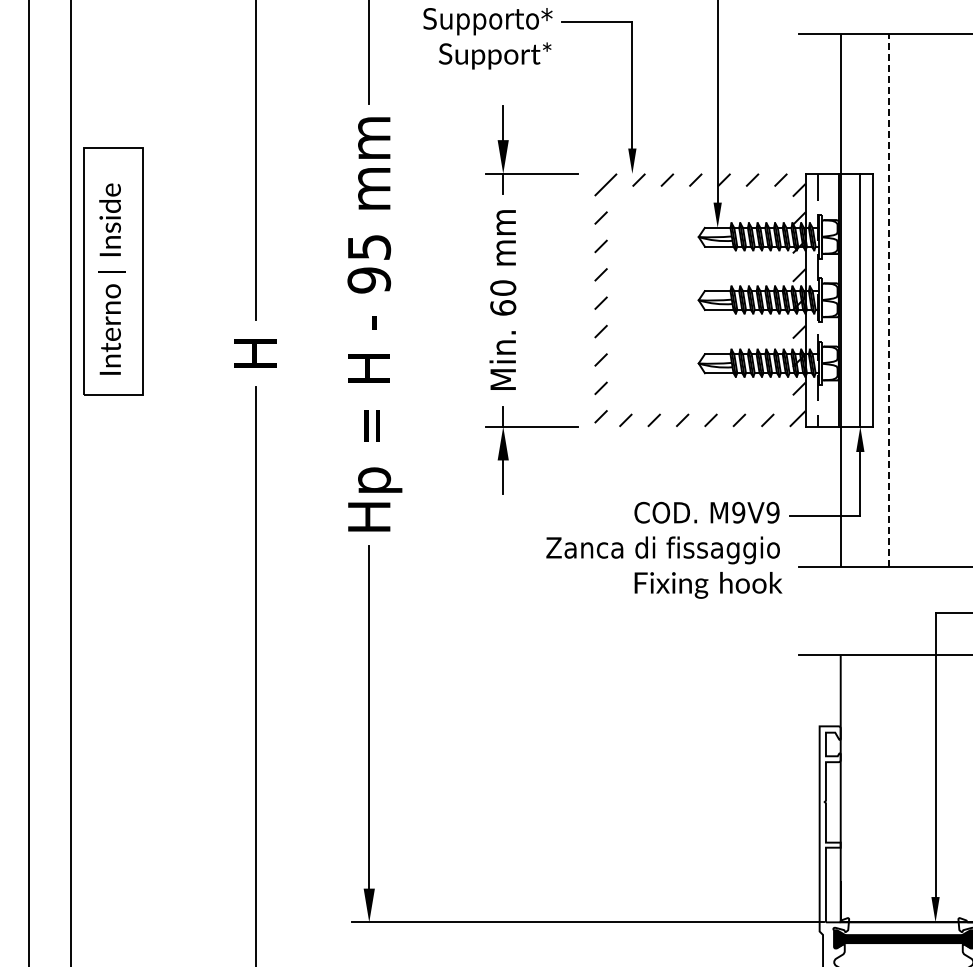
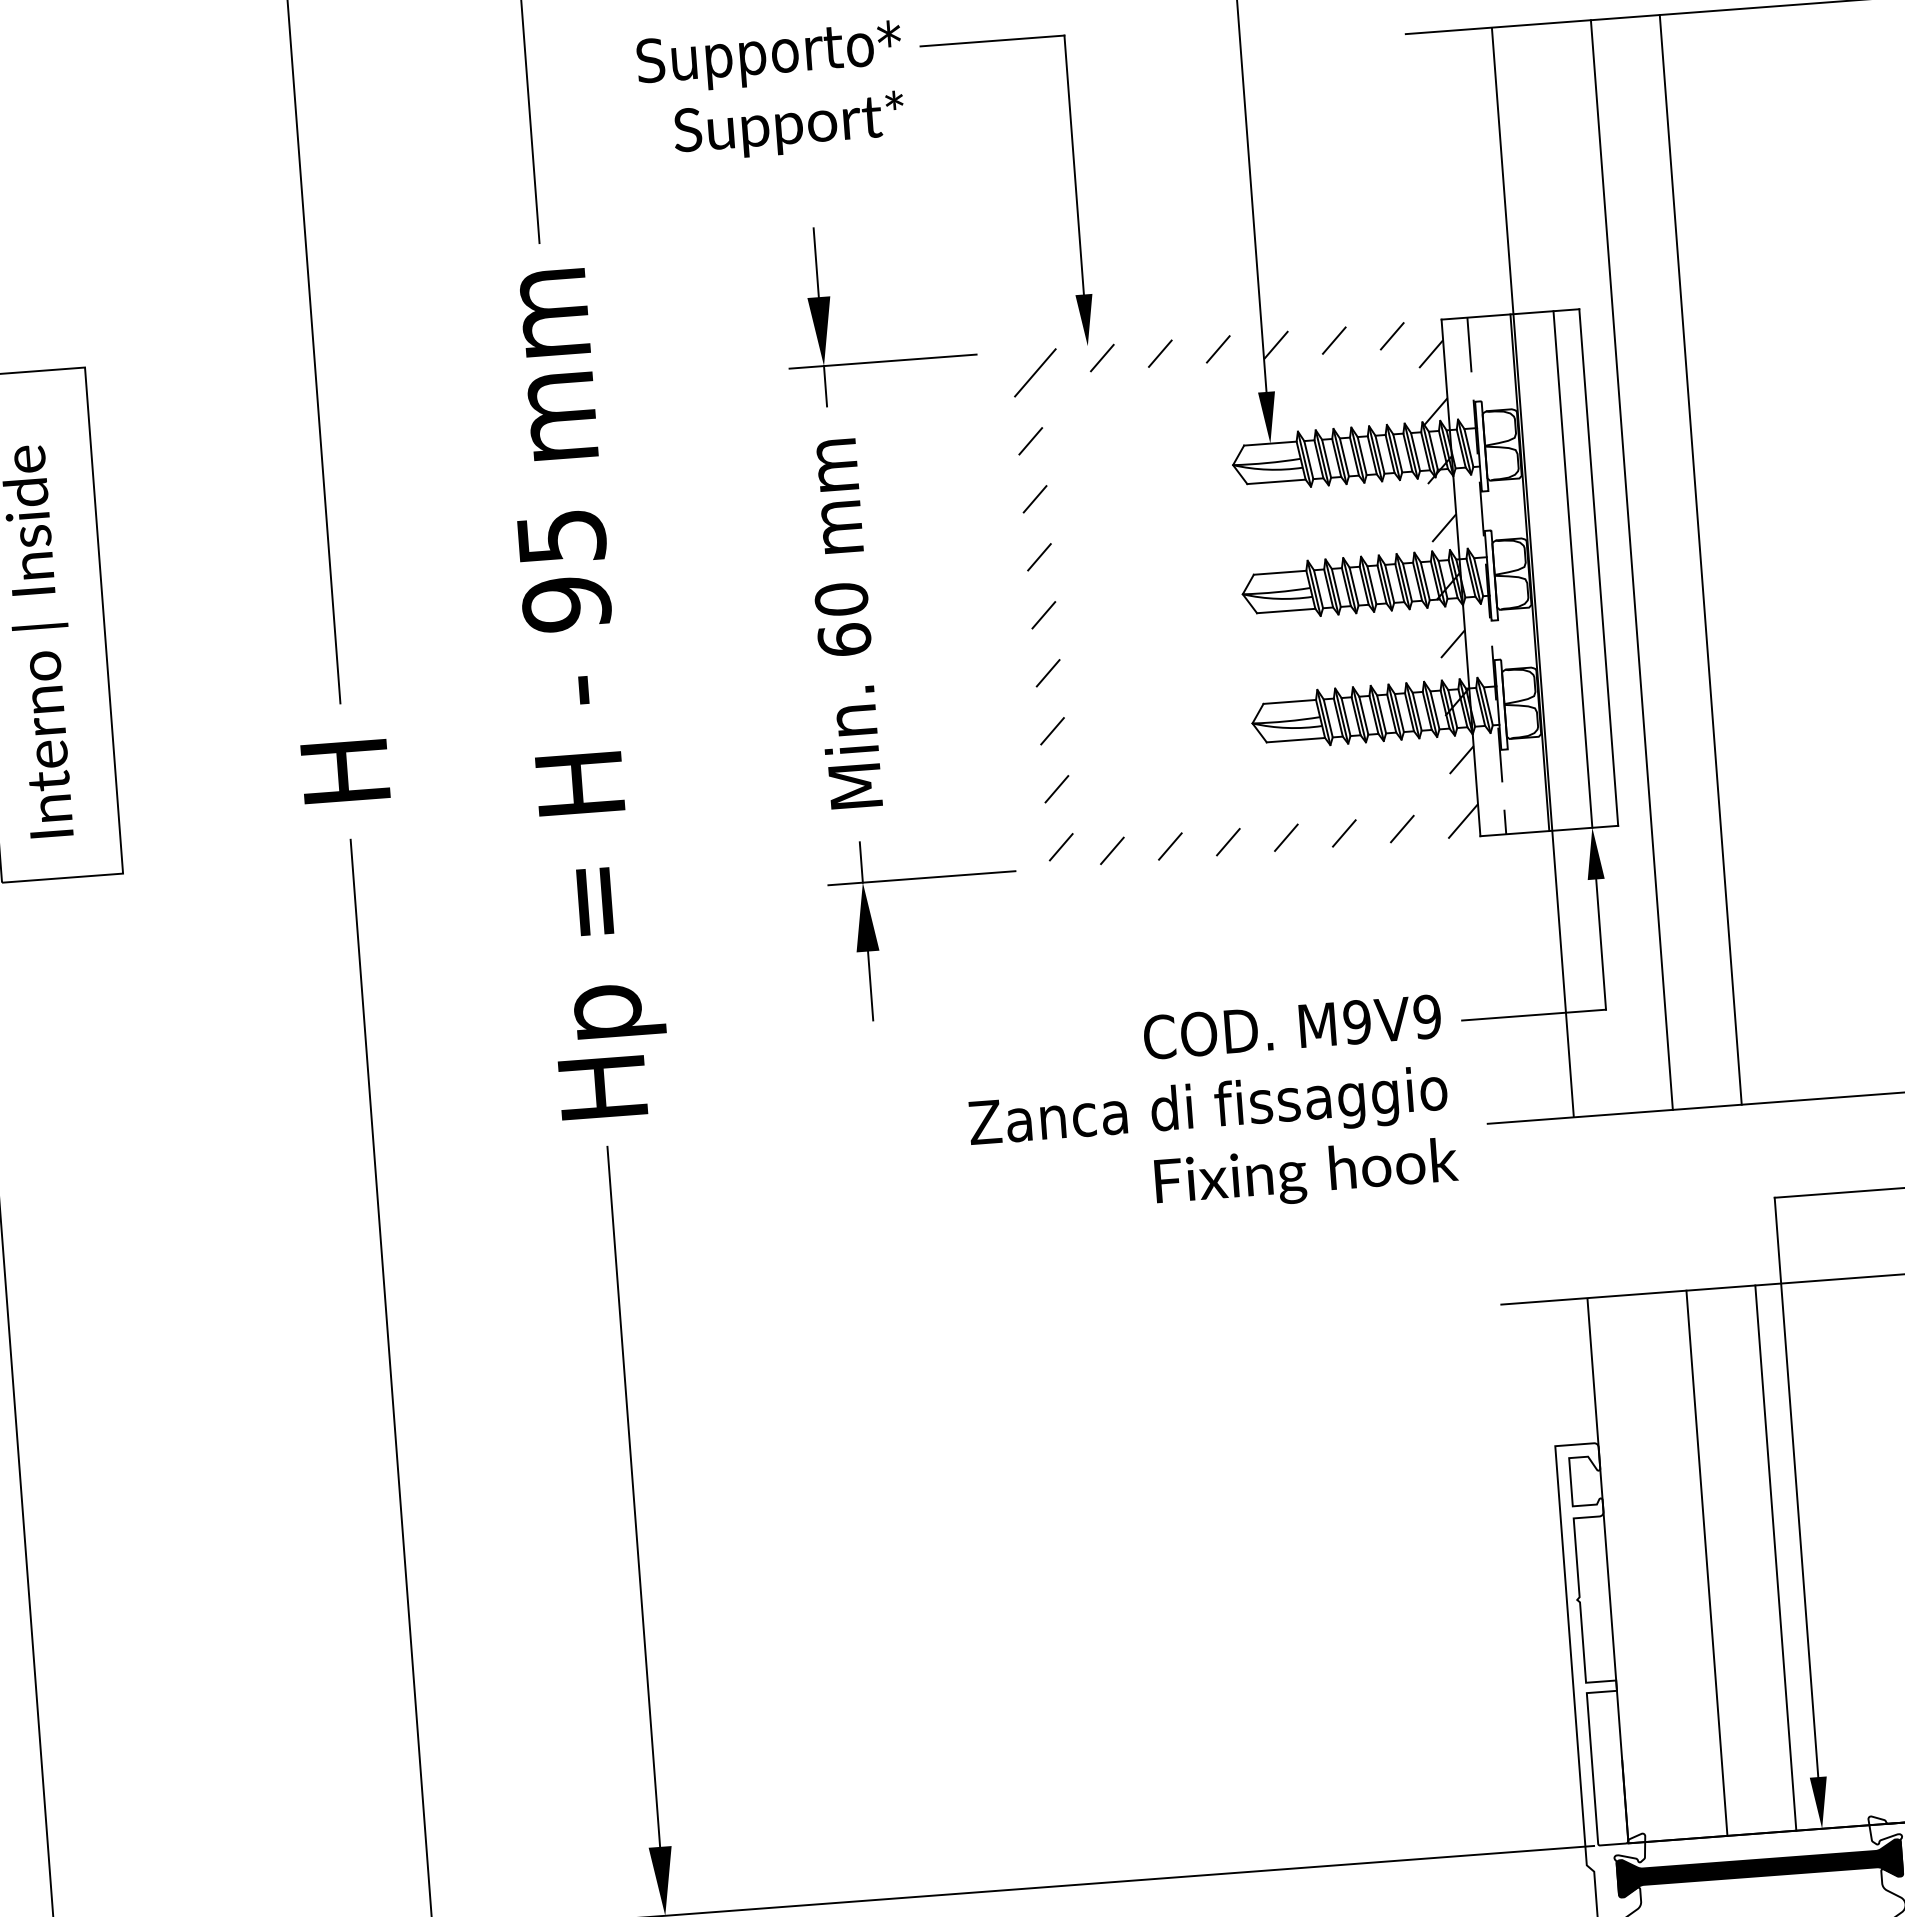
line: (922, 299) -> (1699, 558), added
line: (889, 300) -> (1632, 565), dashed -> solid
line: (889, 788) -> (1707, 1562), added
line: (922, 788) -> (1774, 1557), added

